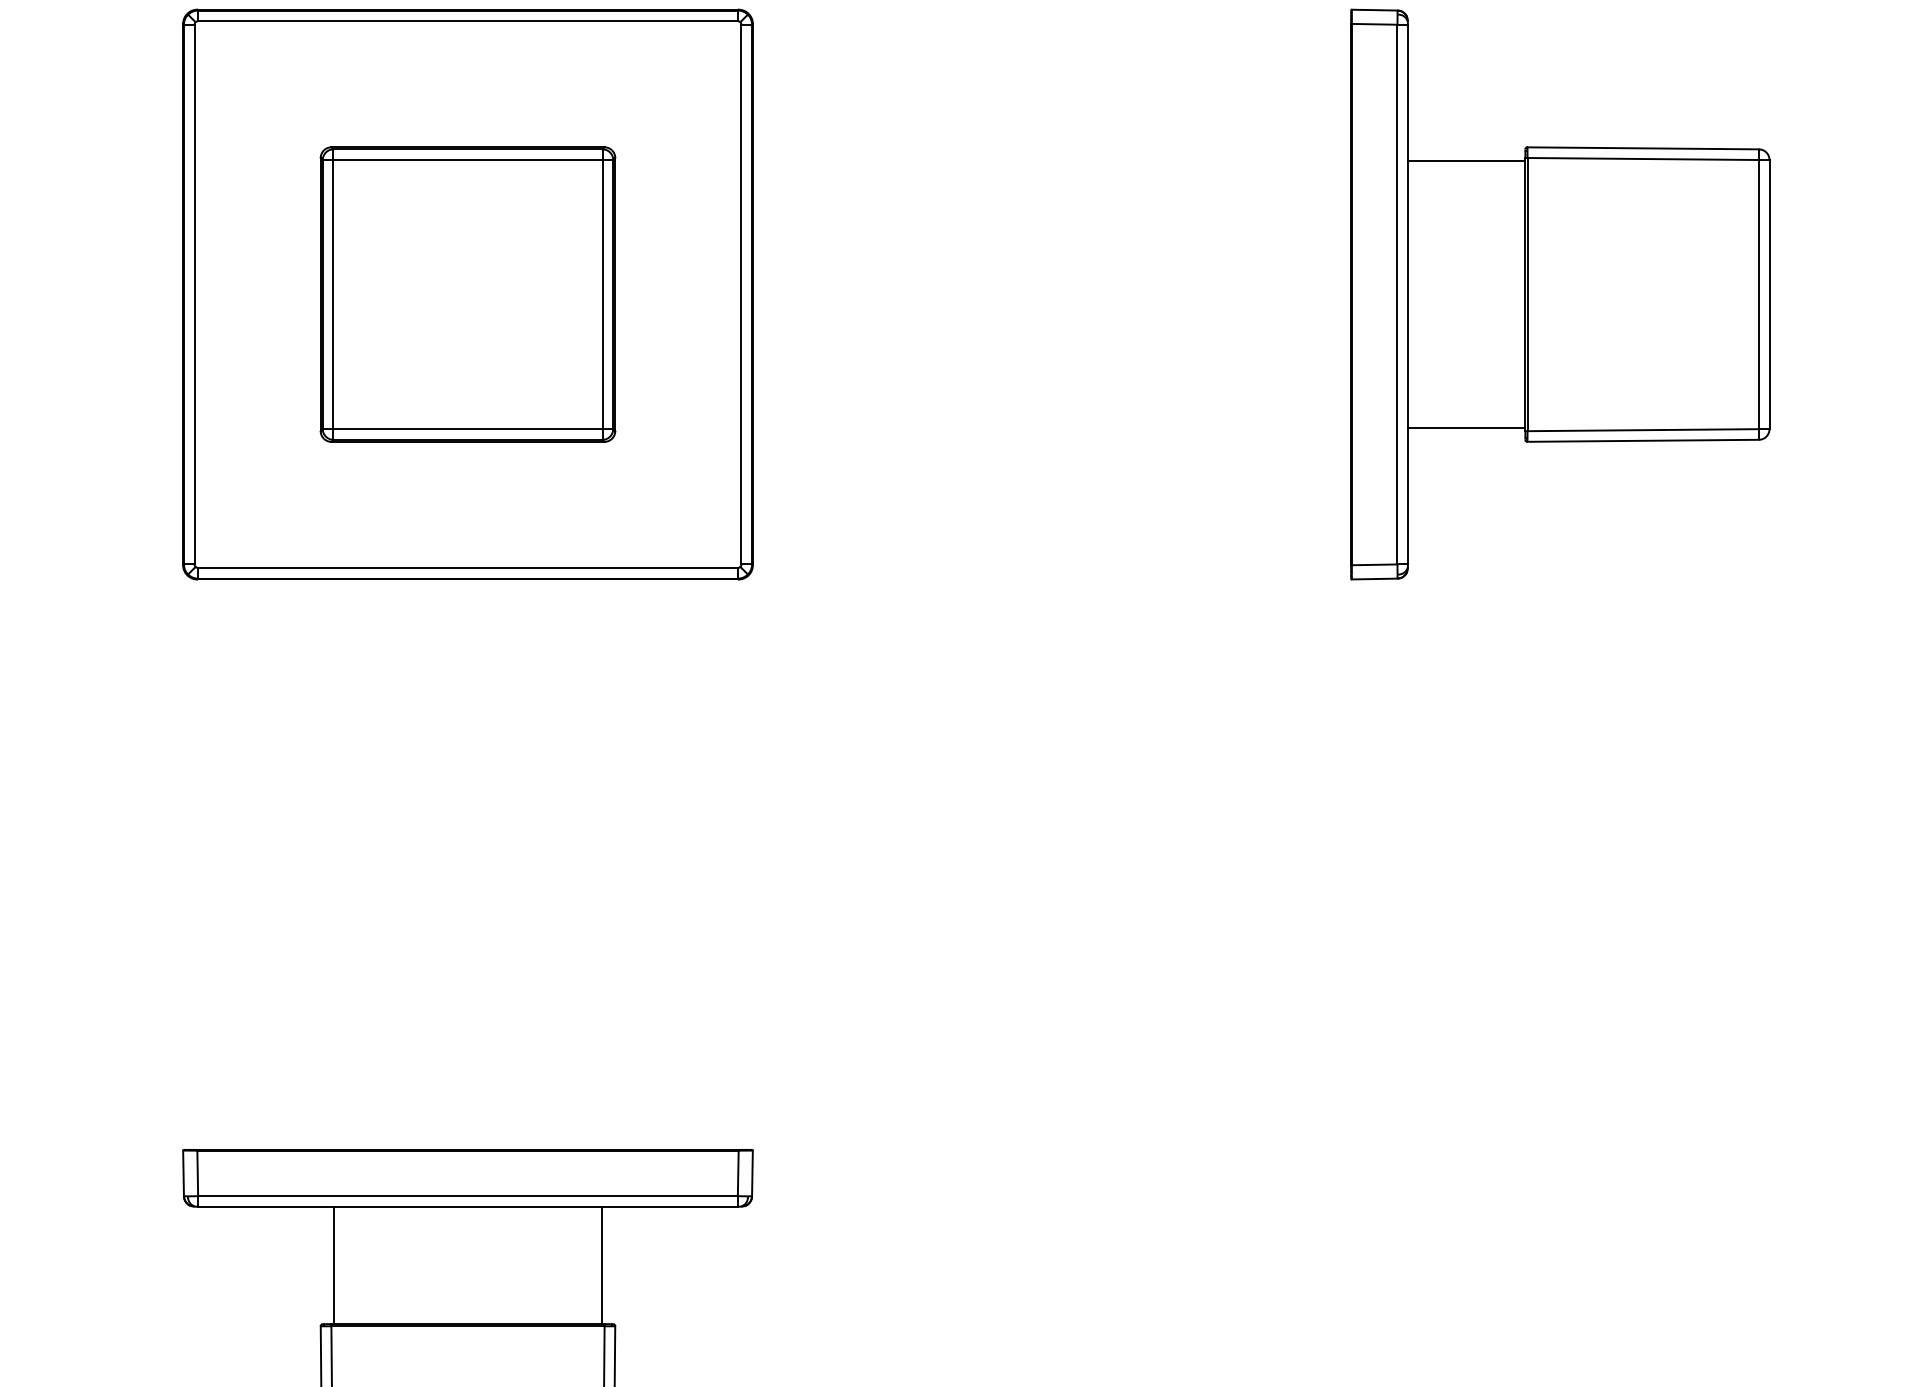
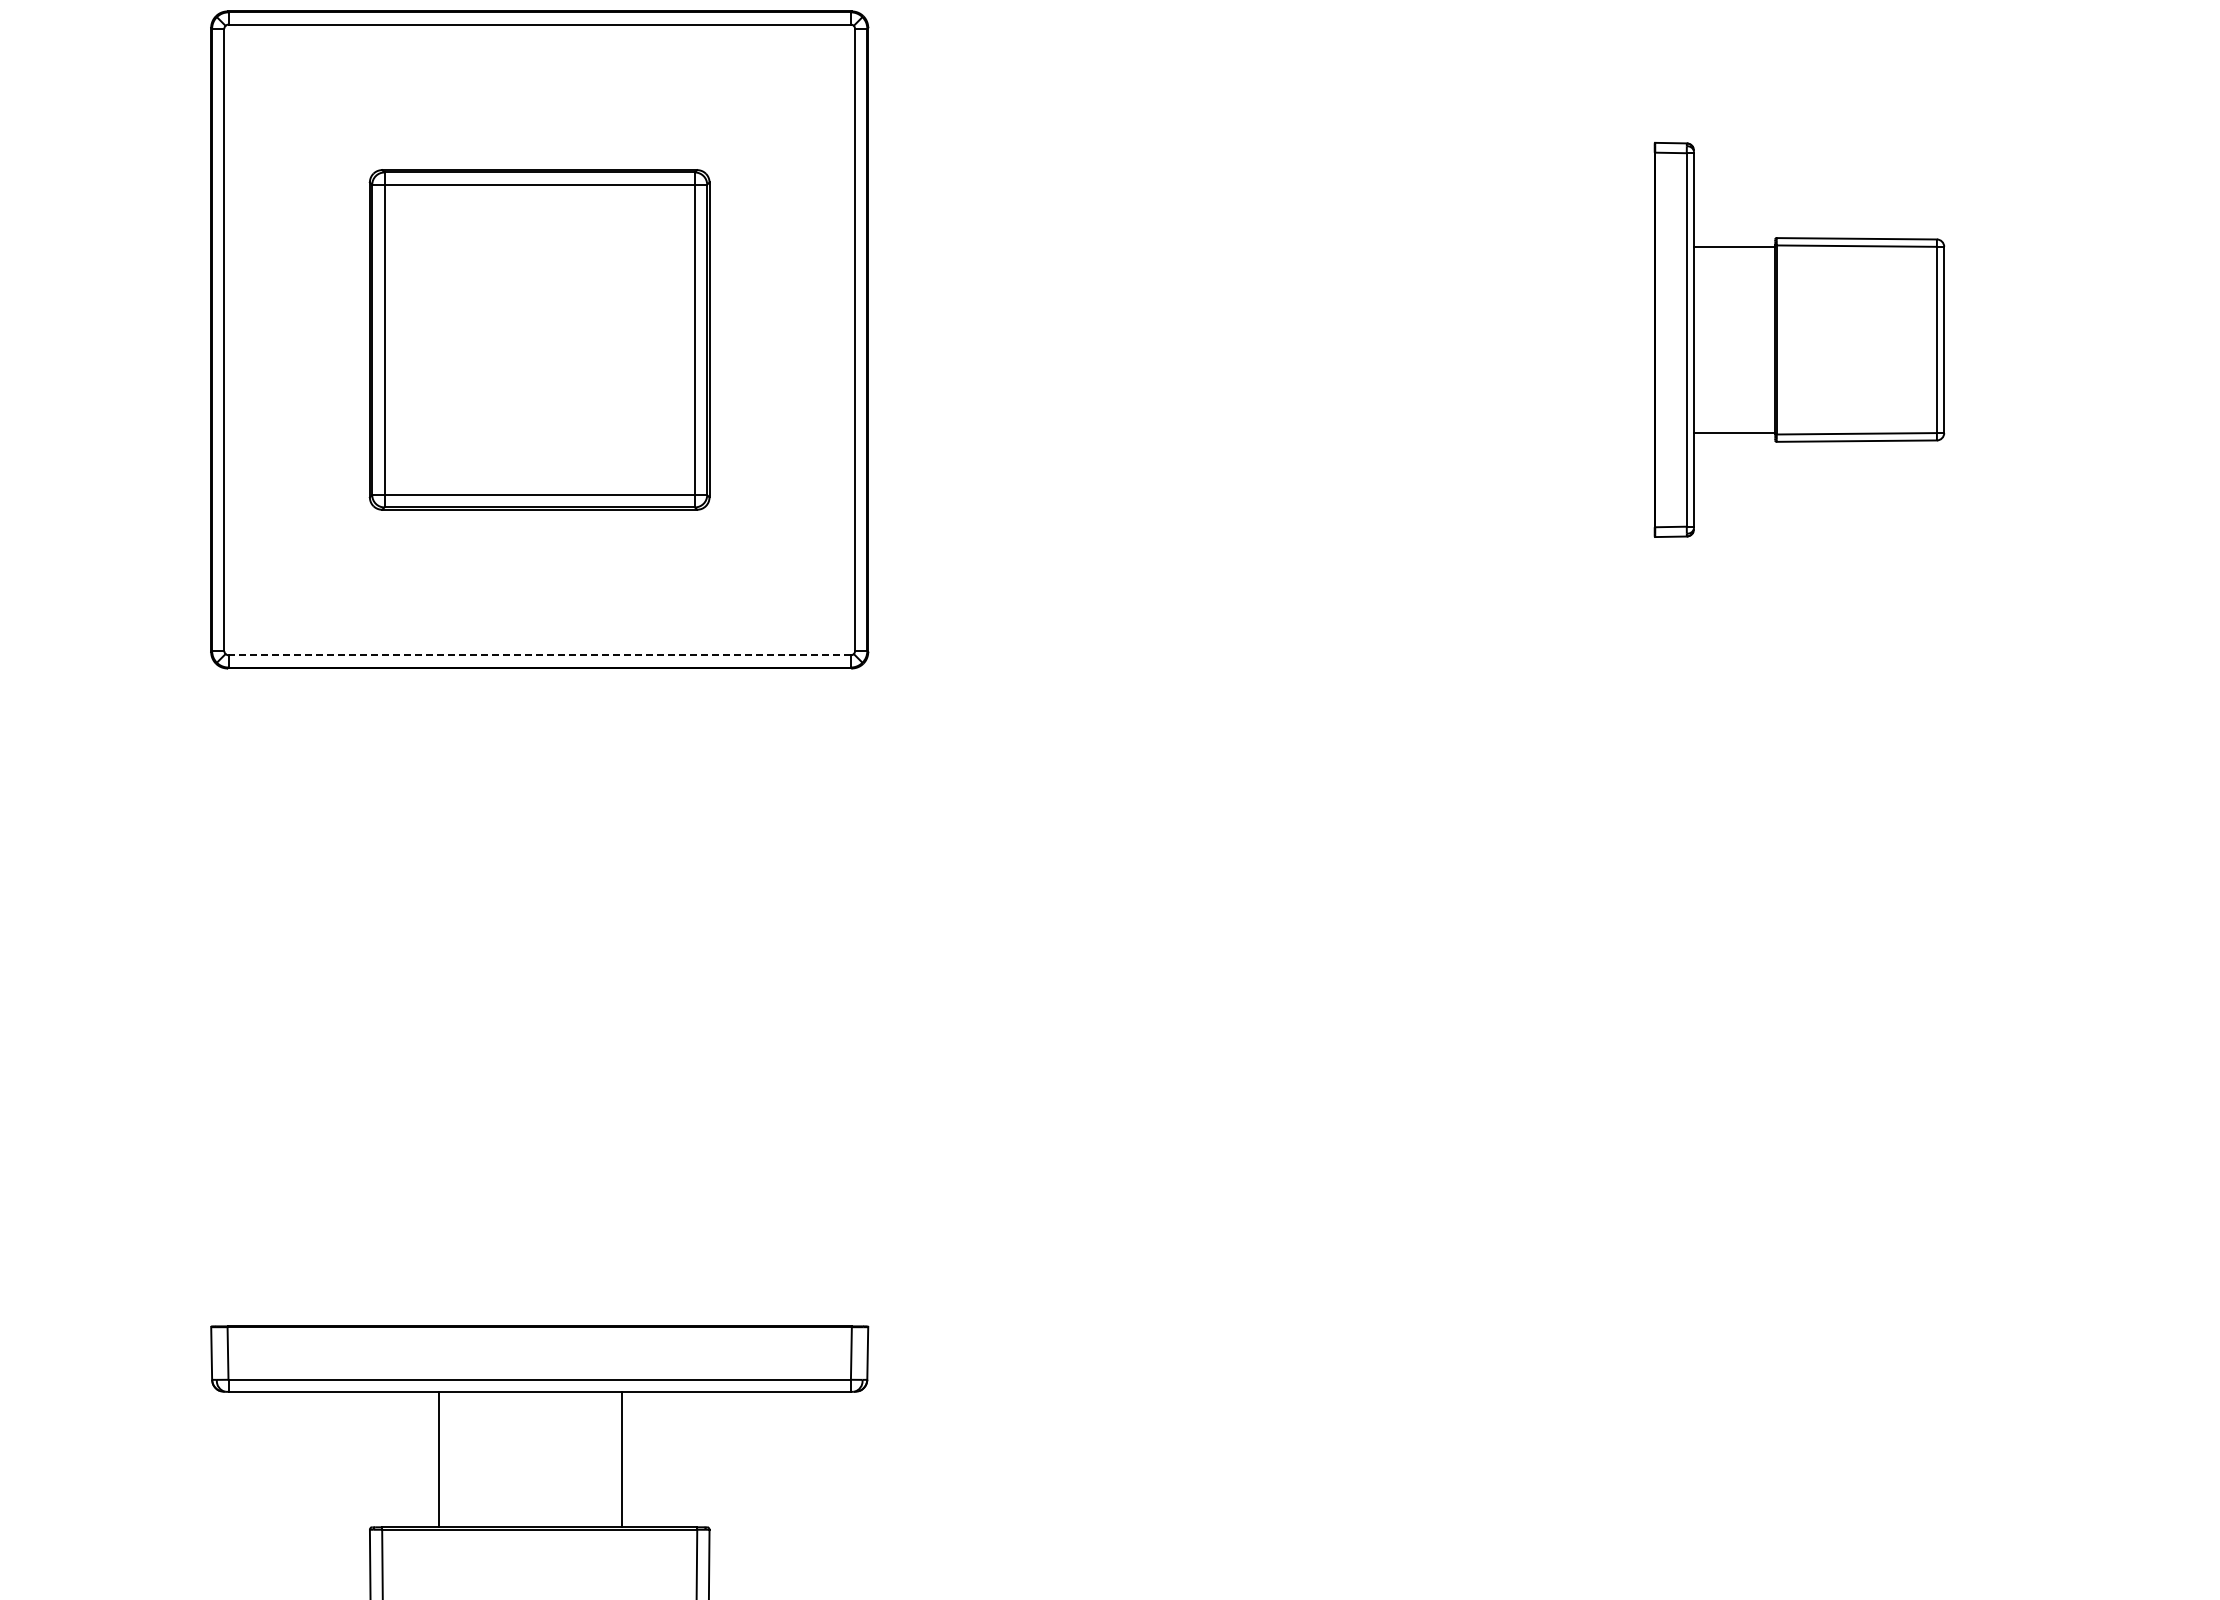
part: (1560, 294) -> (1799, 339), size x0.6
line: (467, 568) -> (539, 655), solid -> dashed
line: (334, 1265) -> (439, 1459), moved
line: (601, 1265) -> (621, 1459), moved

